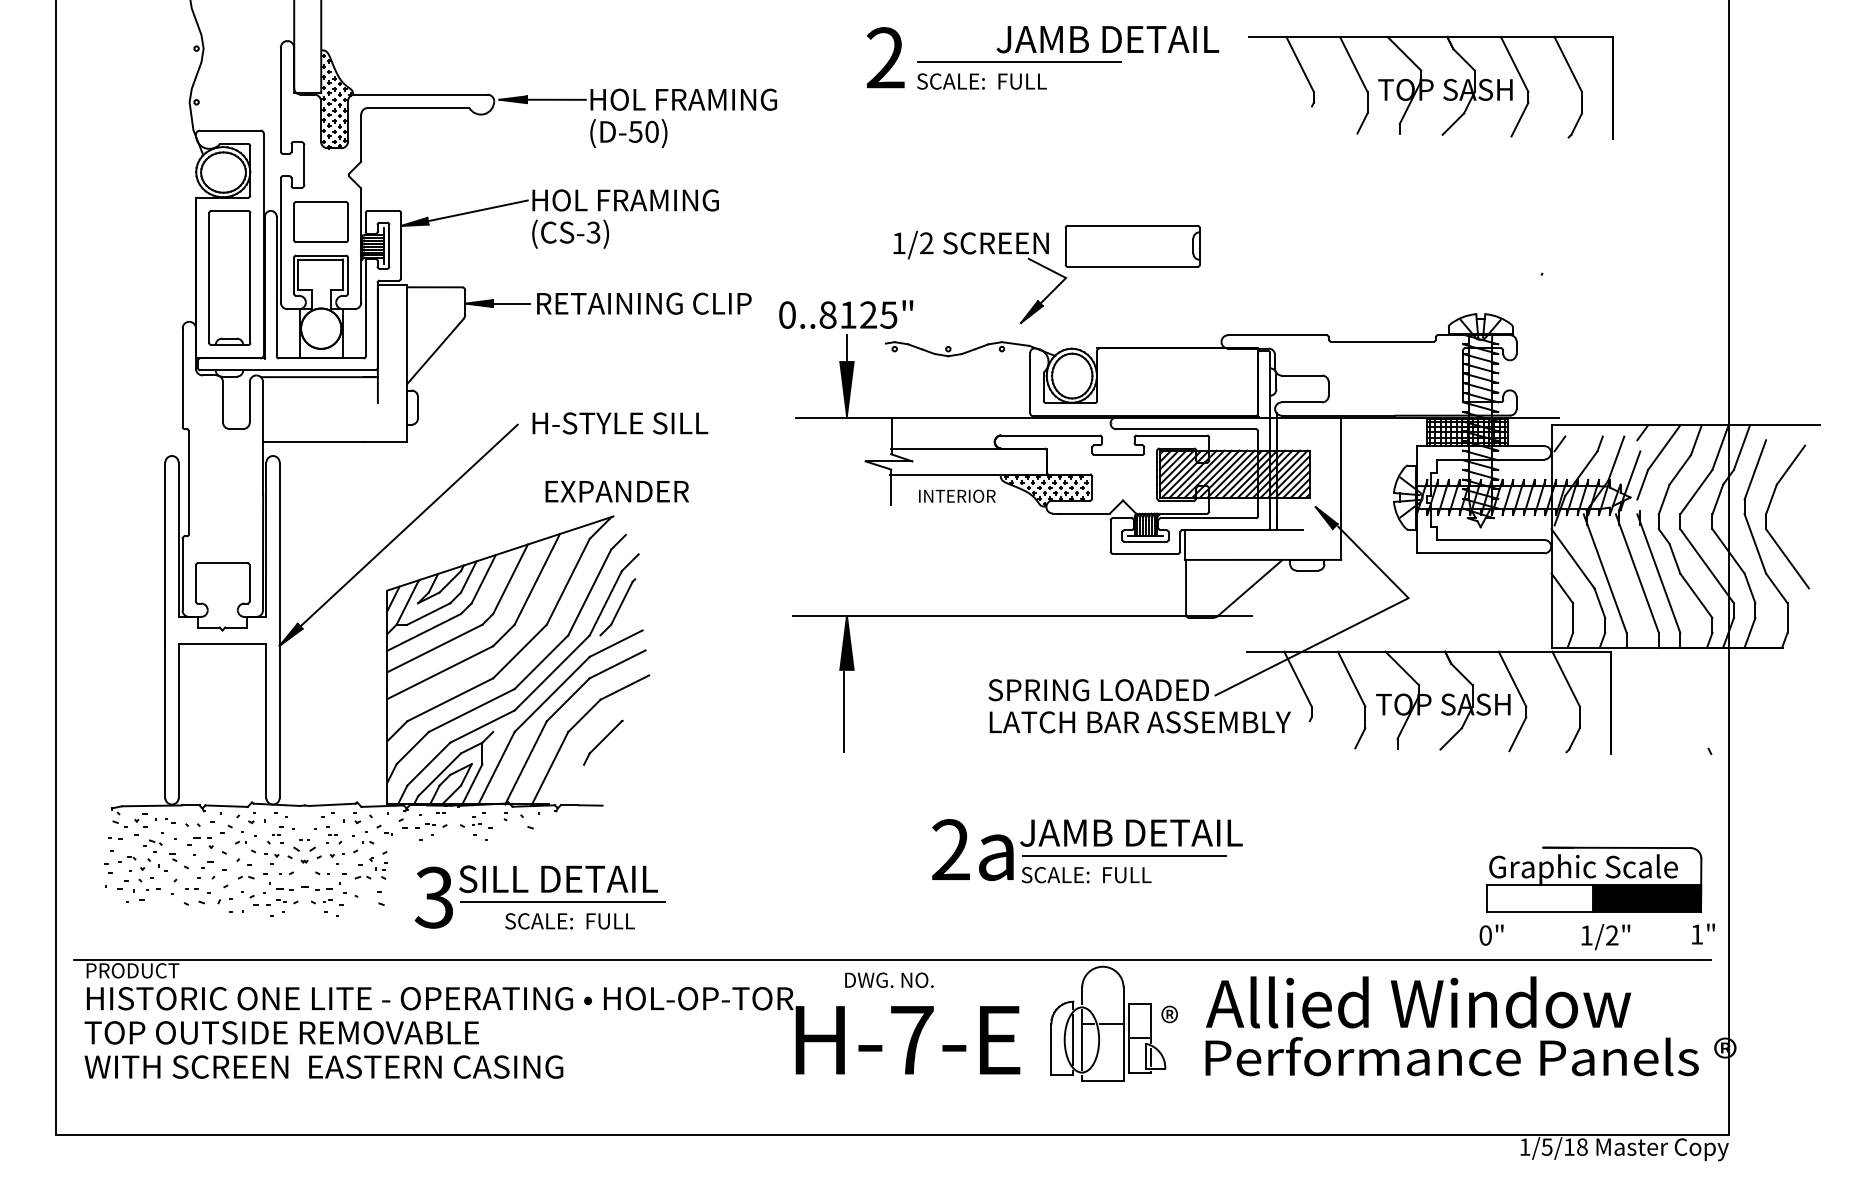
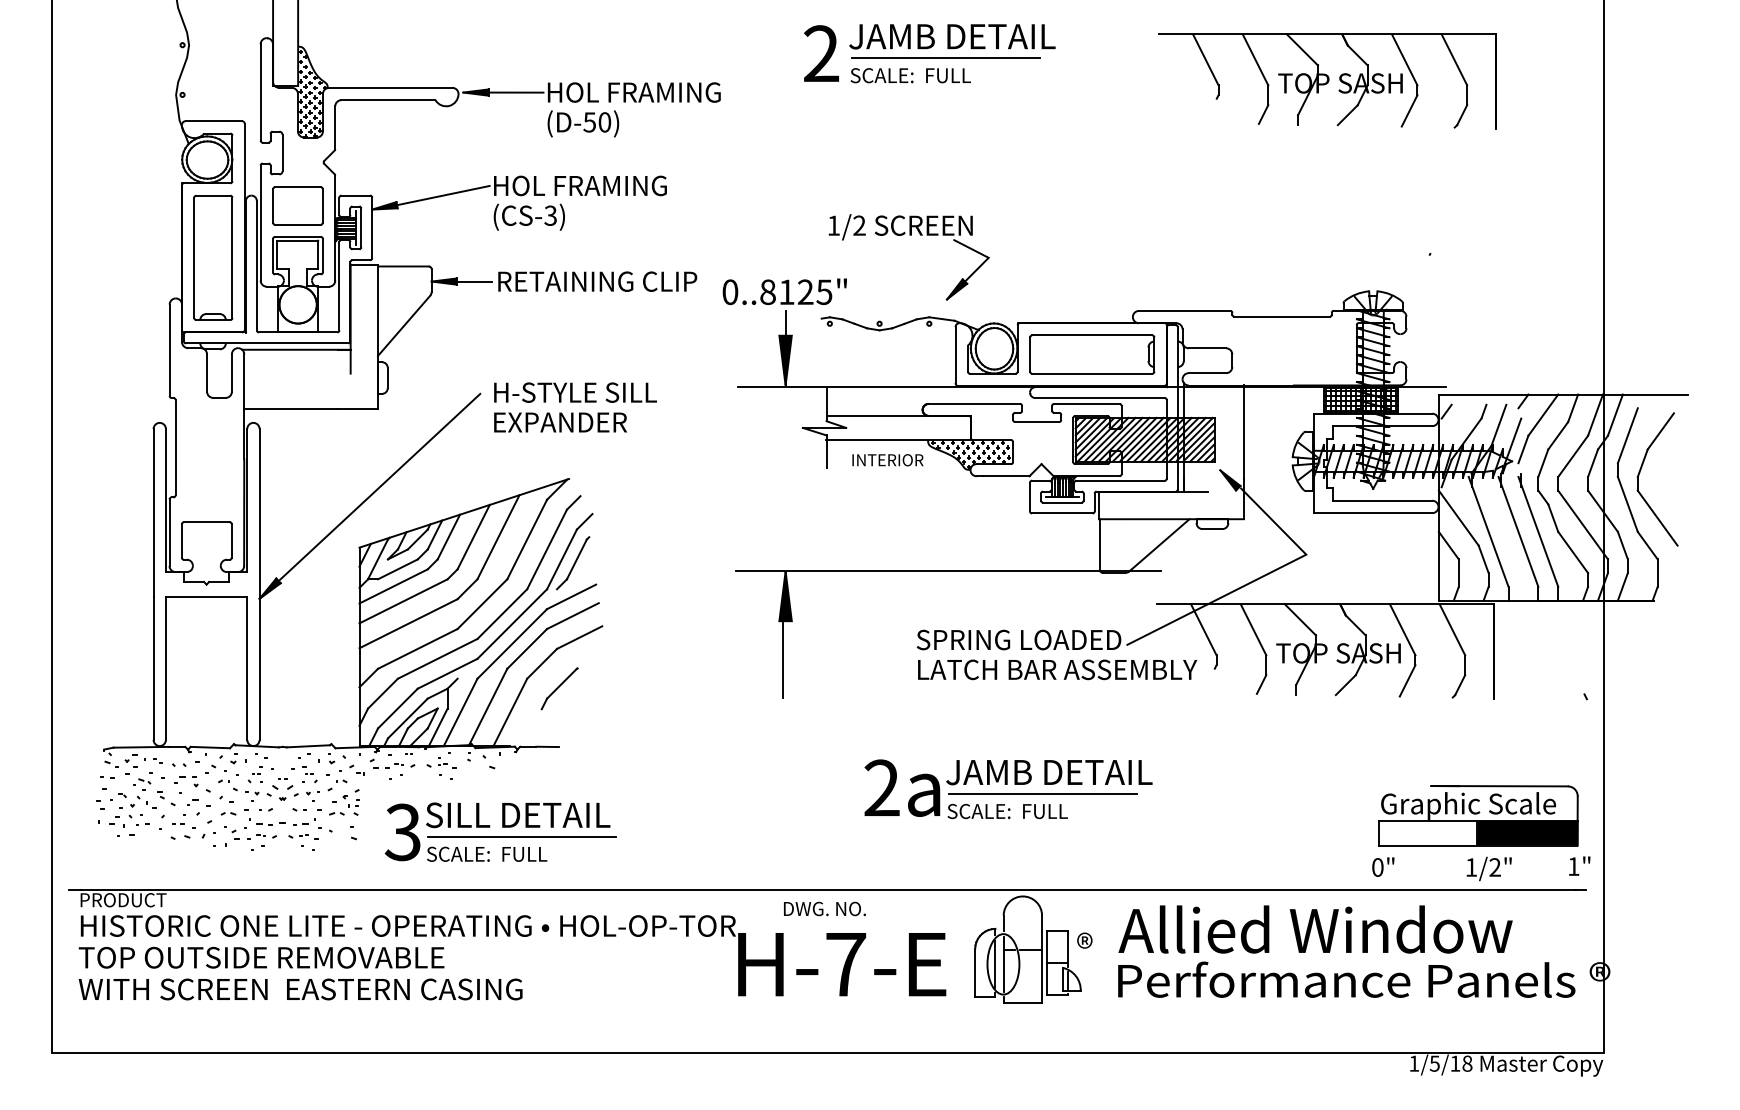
text: (1107, 39) -> (952, 36), moved
part: (1132, 246) -> (1092, 354), moved
text: (616, 491) -> (559, 422), moved
text: (569, 921) -> (486, 854), moved

